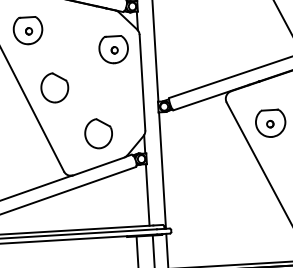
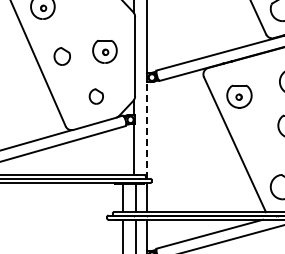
part: (113, 49) -> (104, 51), moved
part: (55, 87) -> (62, 56), size x0.7
part: (98, 133) -> (96, 96), size x0.6
line: (162, 169) -> (147, 129), solid -> dashed

